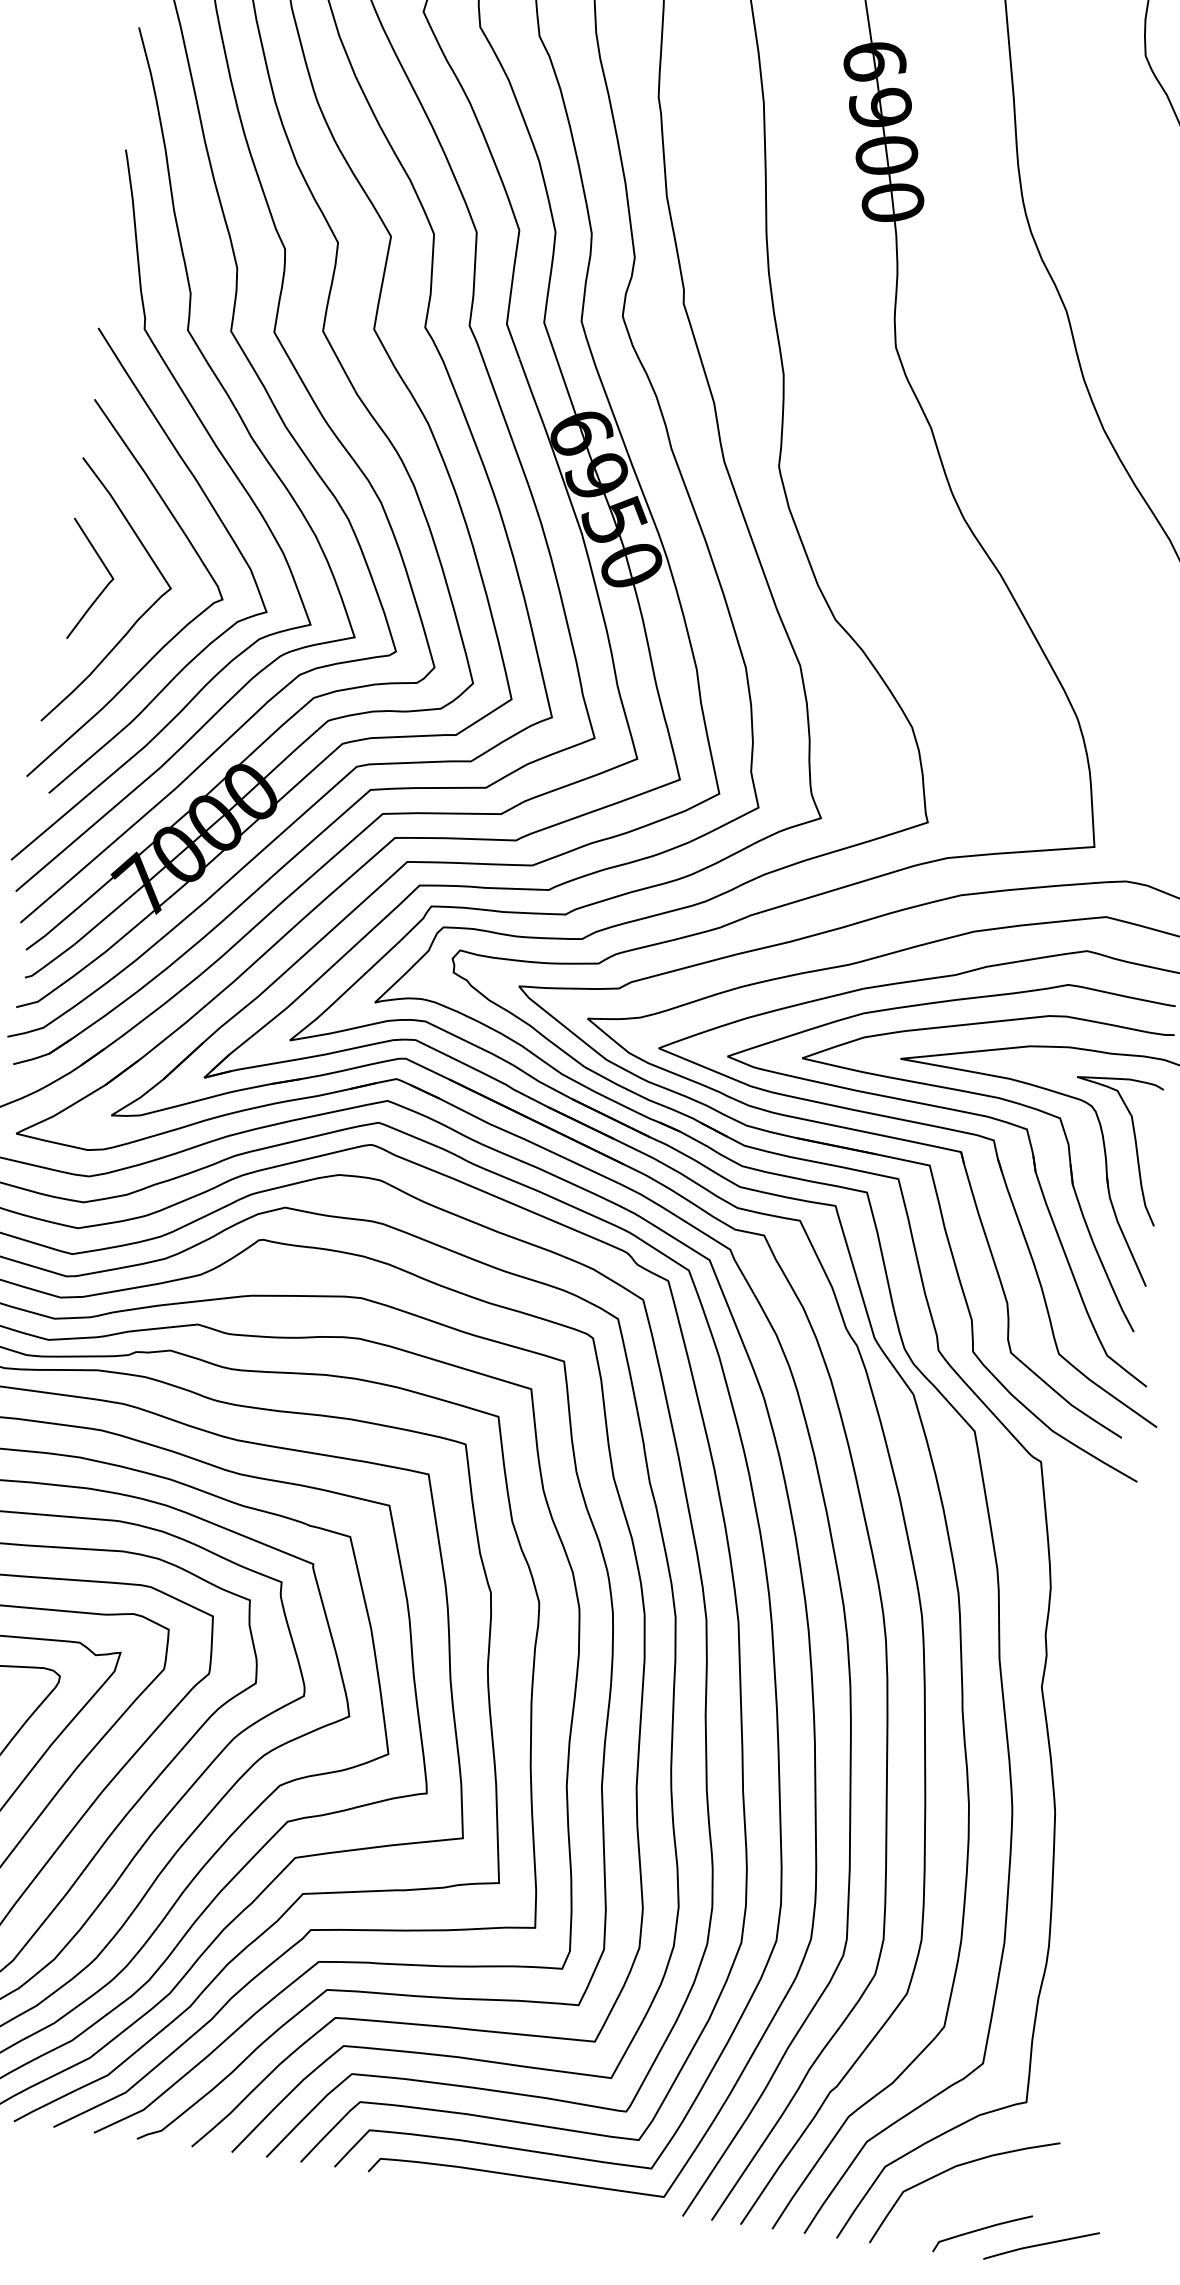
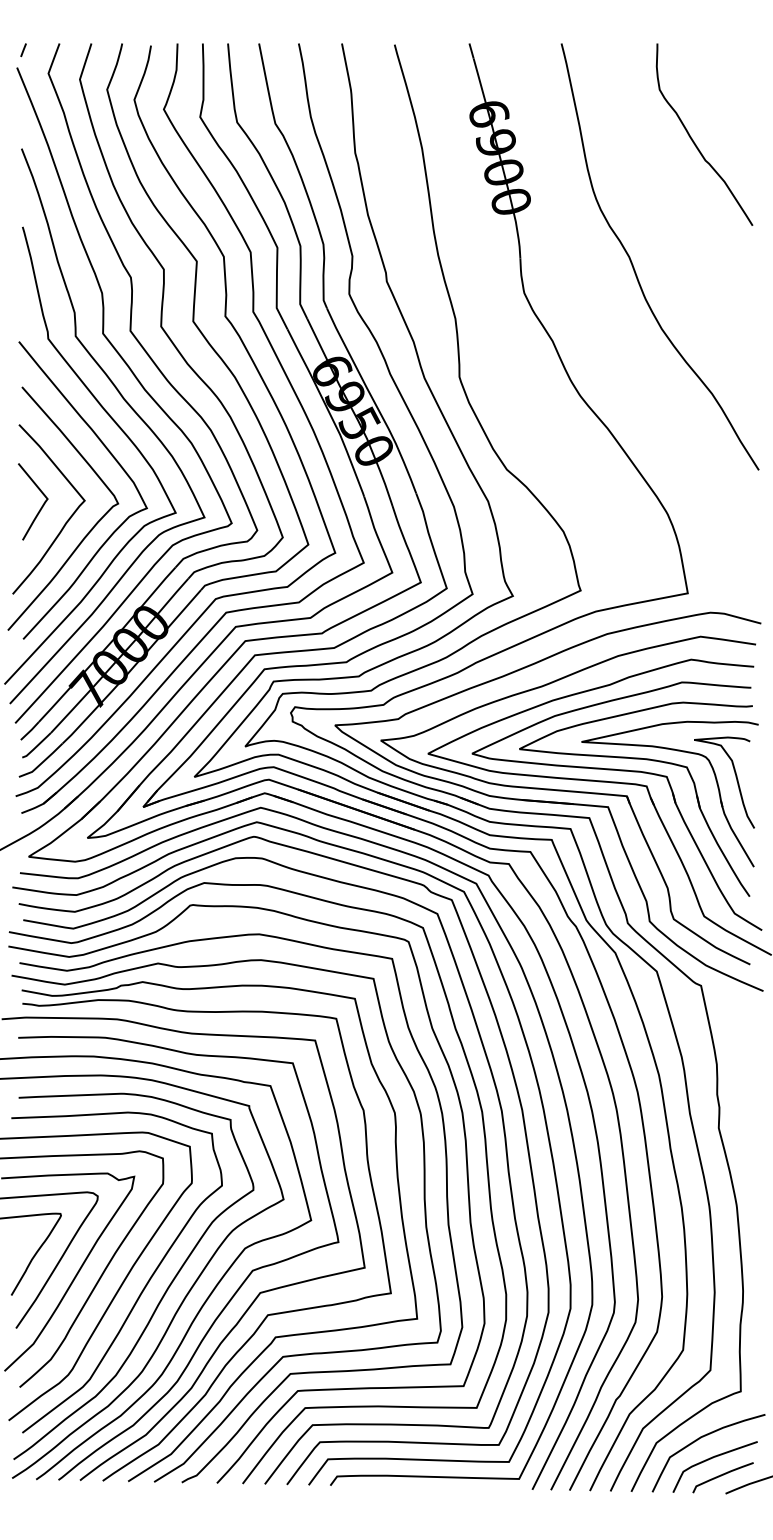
curve: (967, 2202) -> (711, 1459), added

